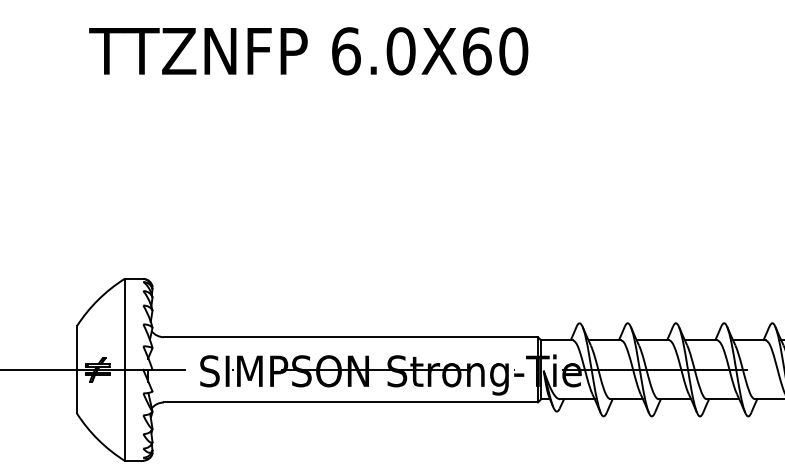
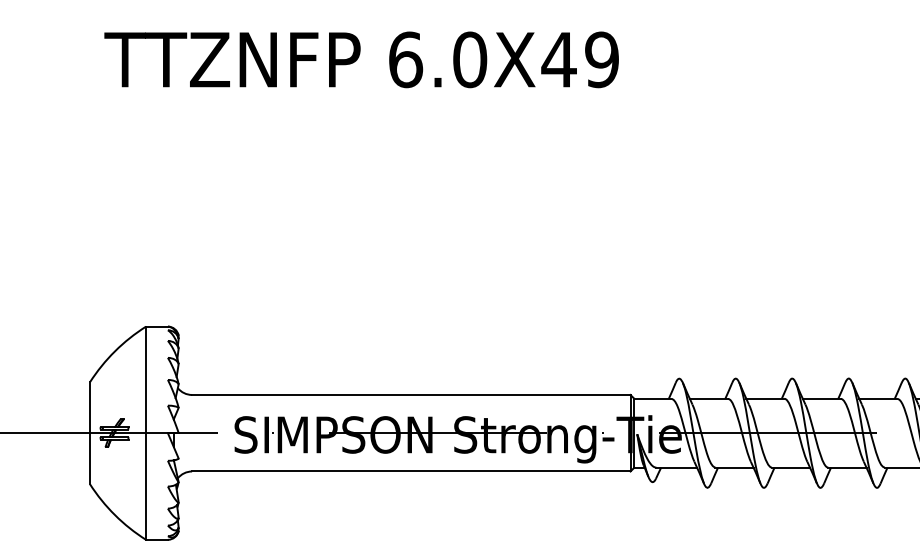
text: (495, 51) -> (580, 59), 6.0X60 -> 6.0X49

